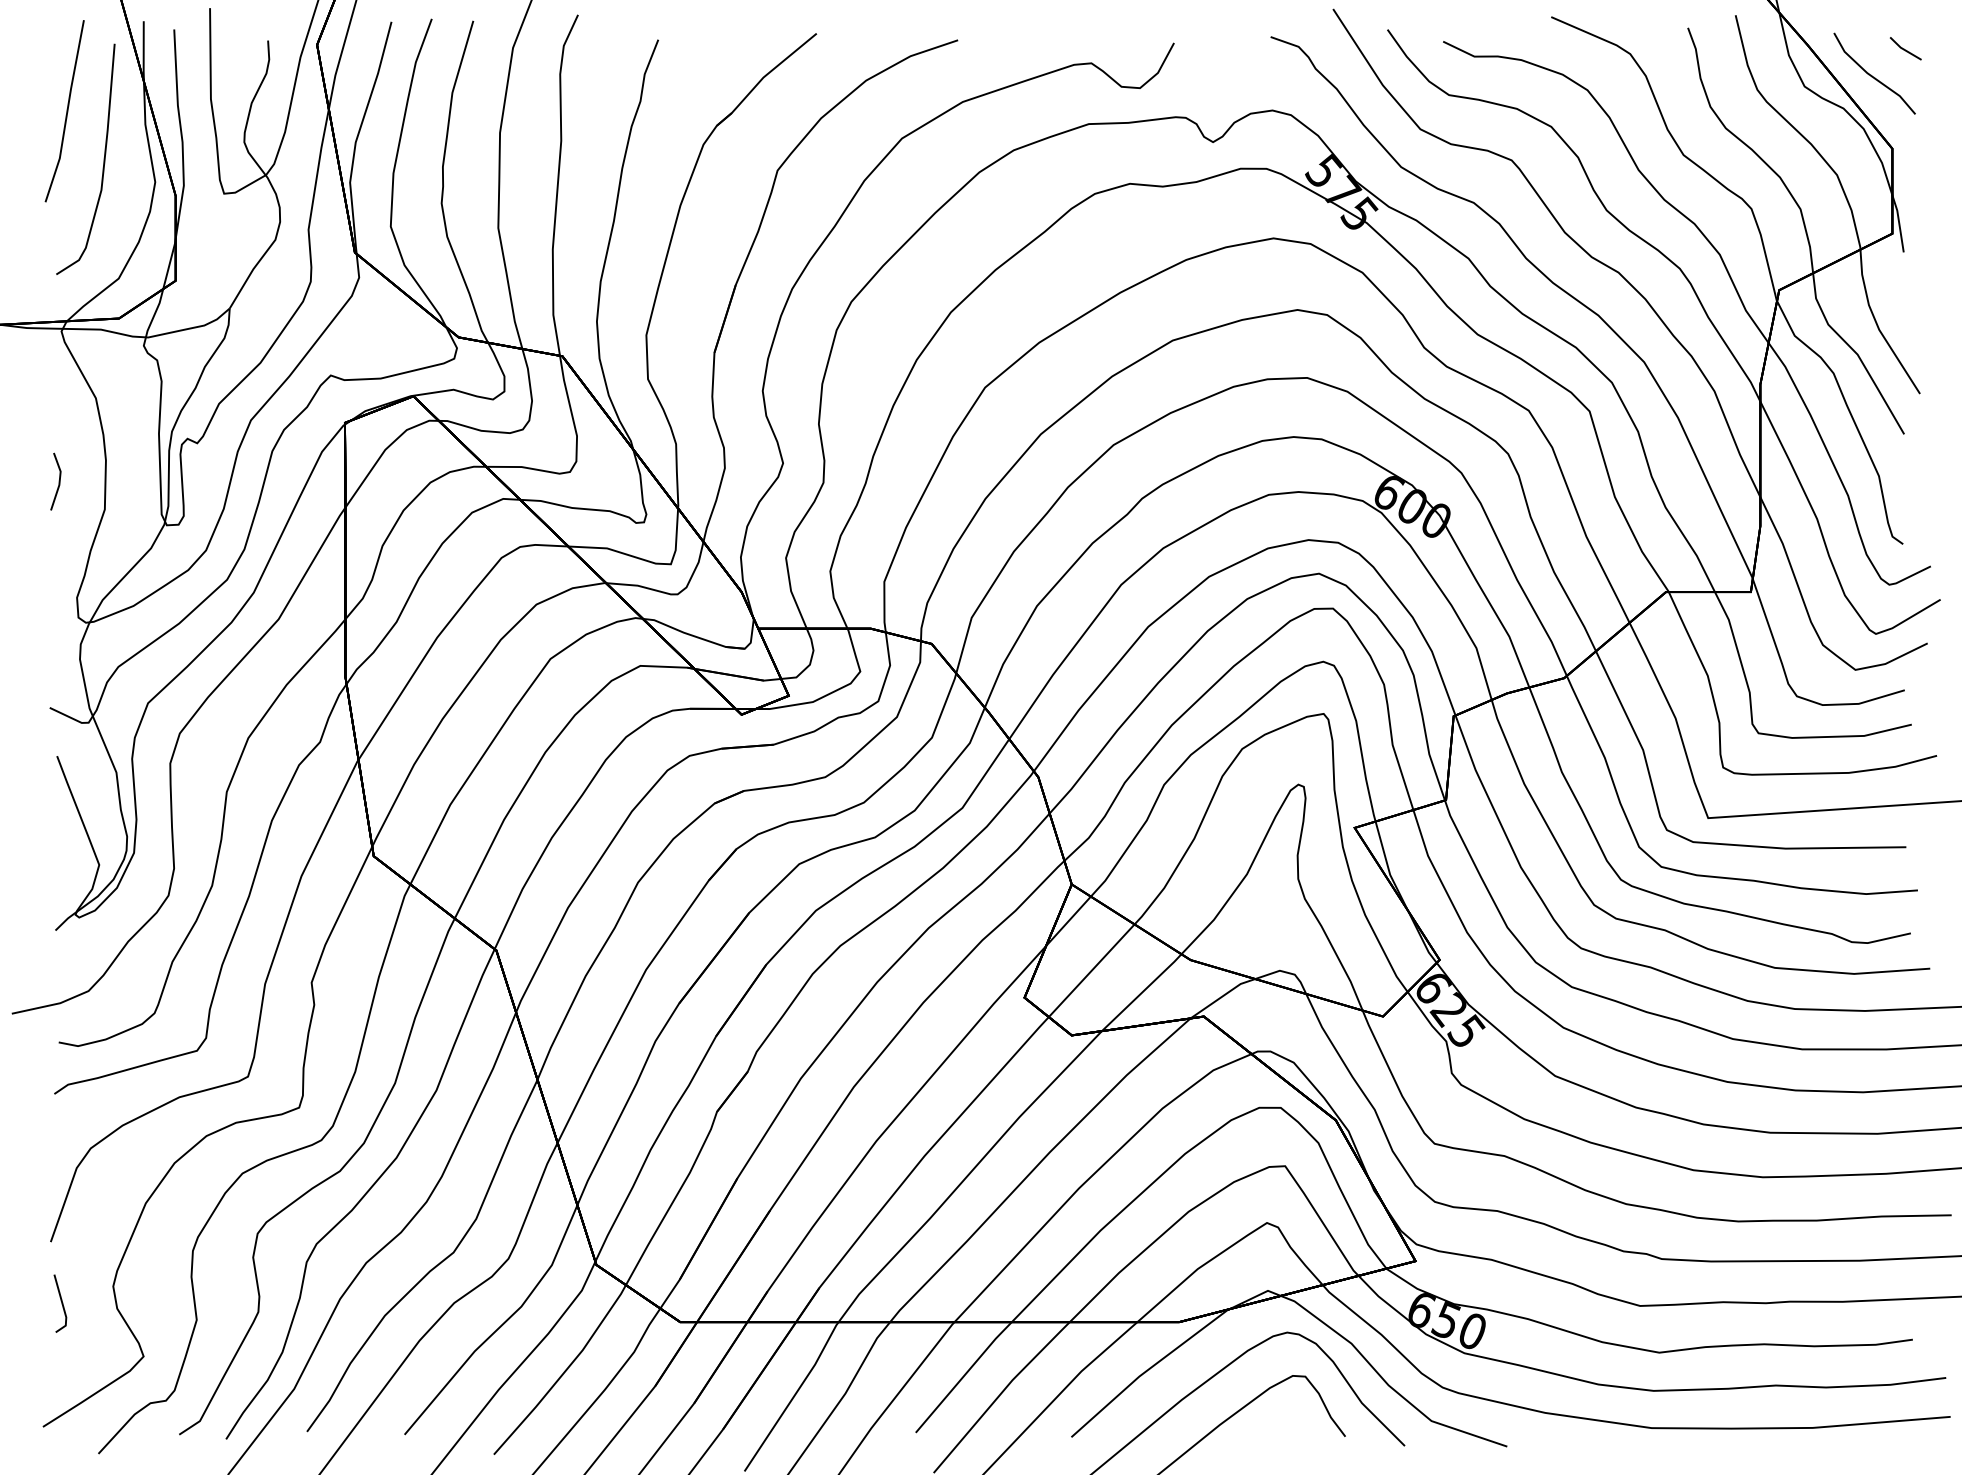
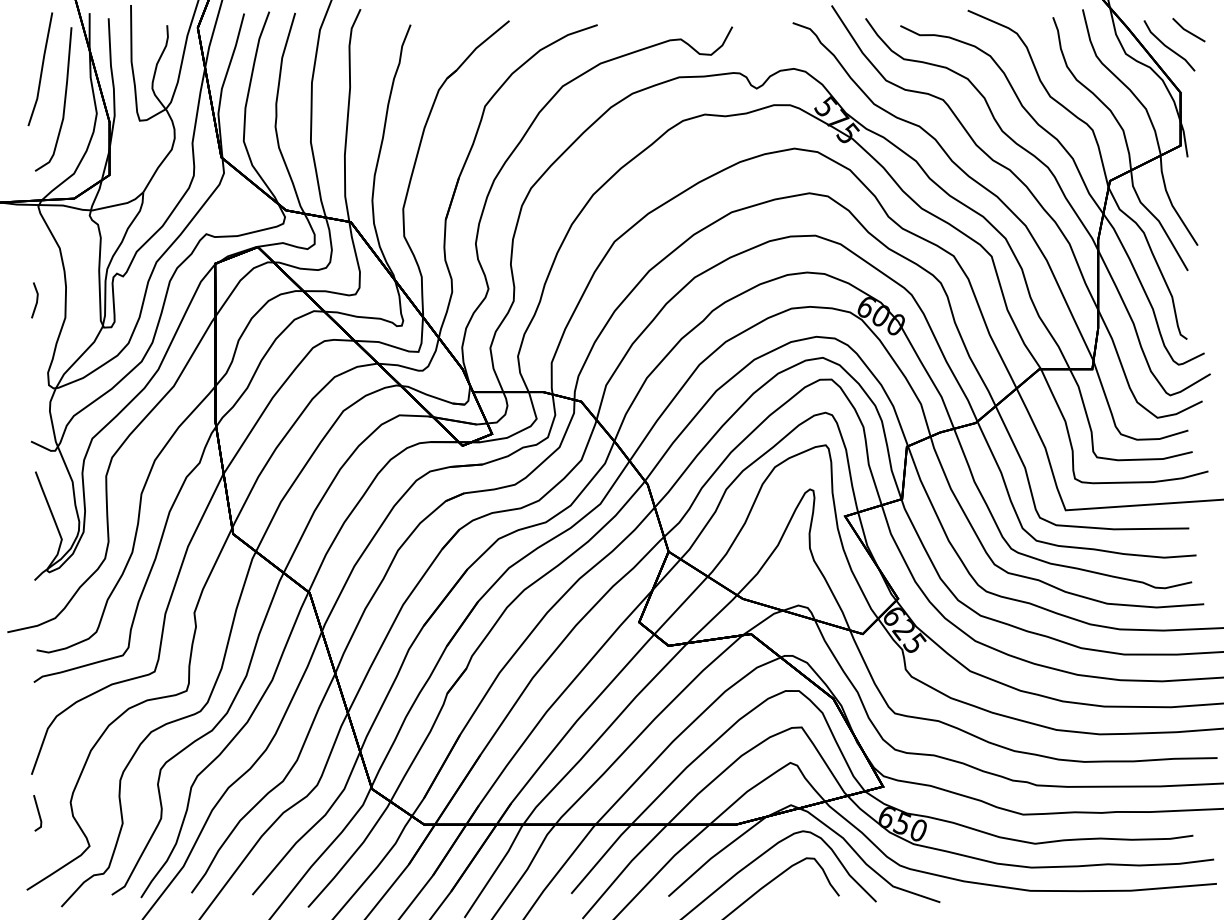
part: (1905, 49) -> (1188, 30), size x1.67

